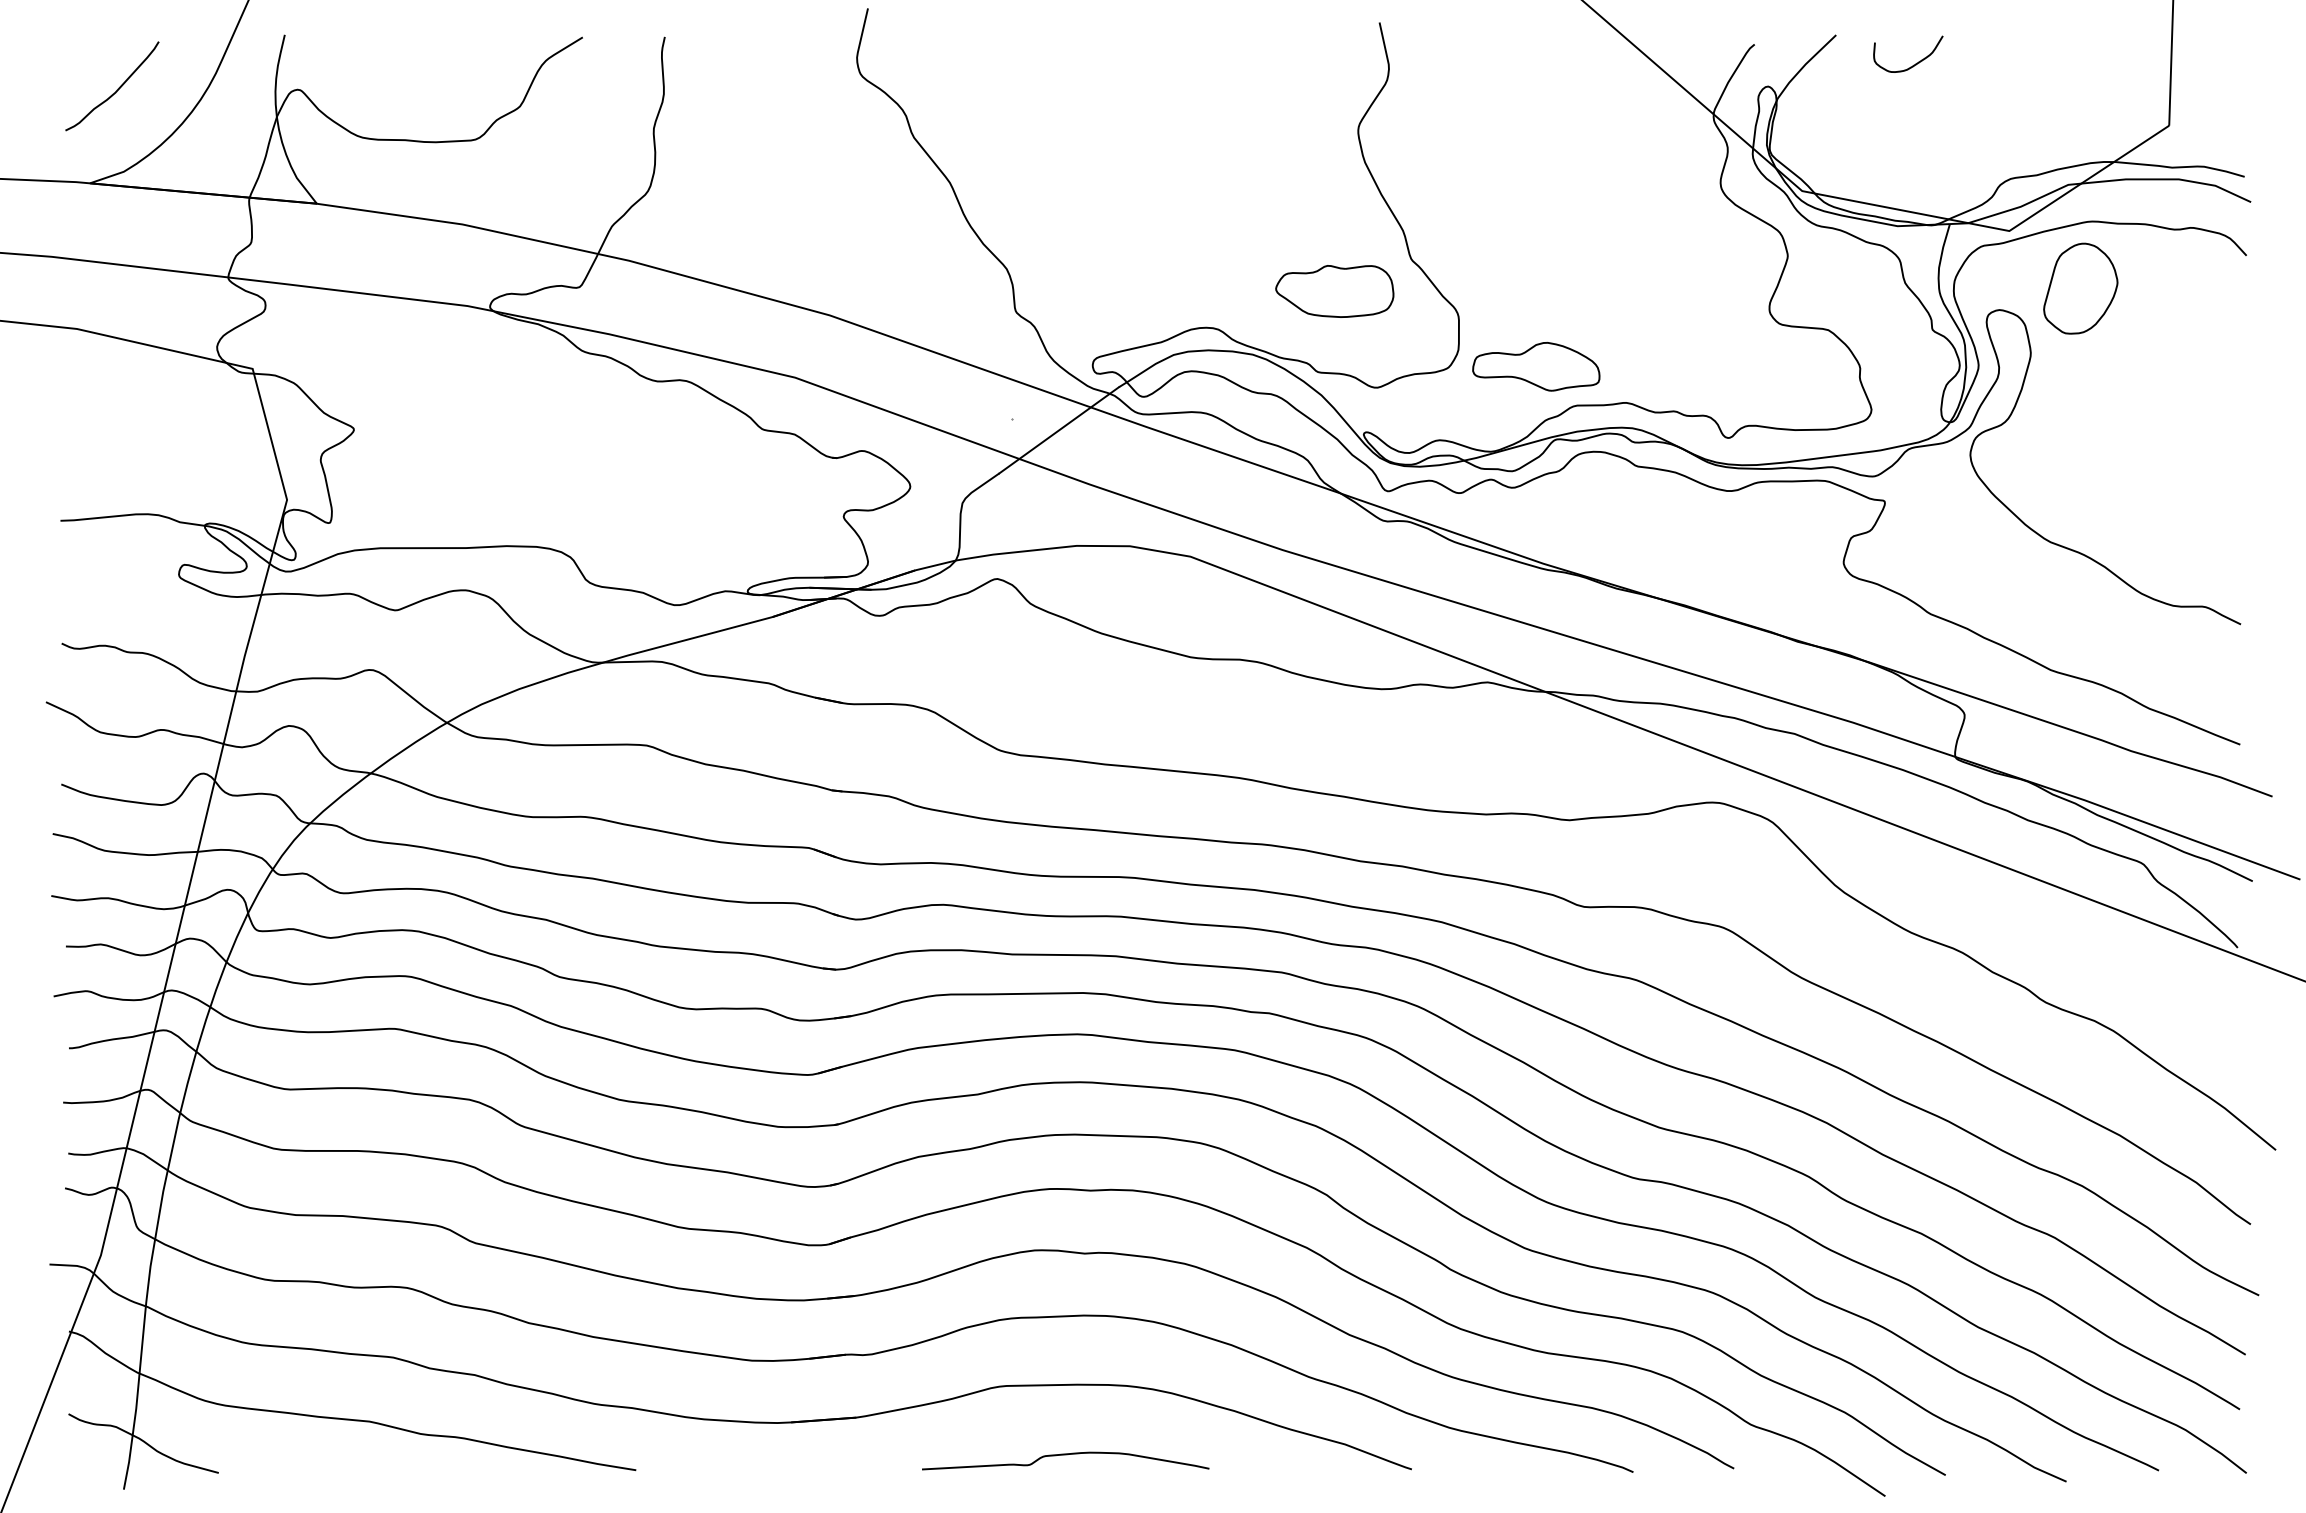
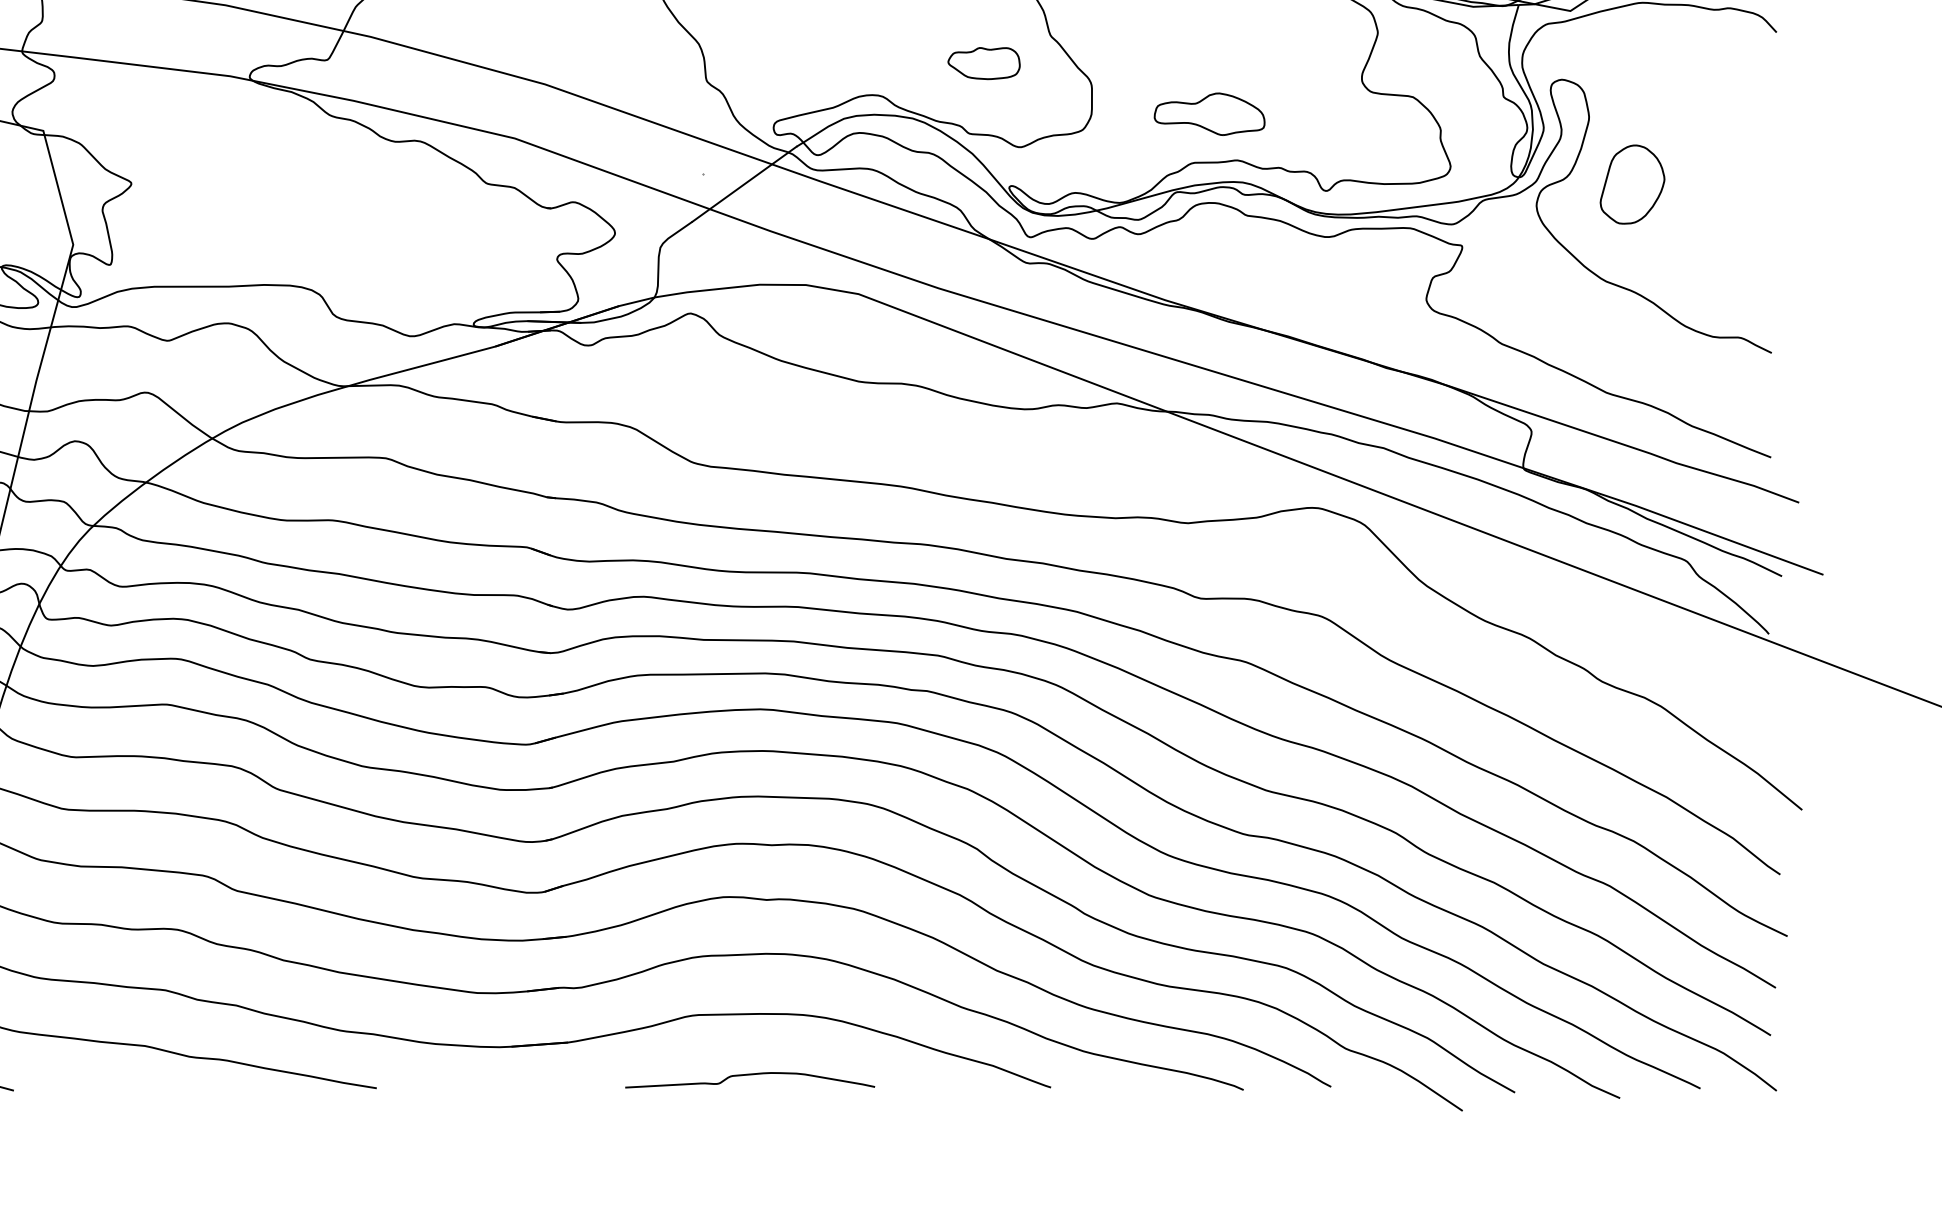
part: (2080, 288) -> (1632, 184), moved
part: (1334, 291) -> (983, 63), size x0.7
part: (1536, 366) -> (1209, 114), moved

